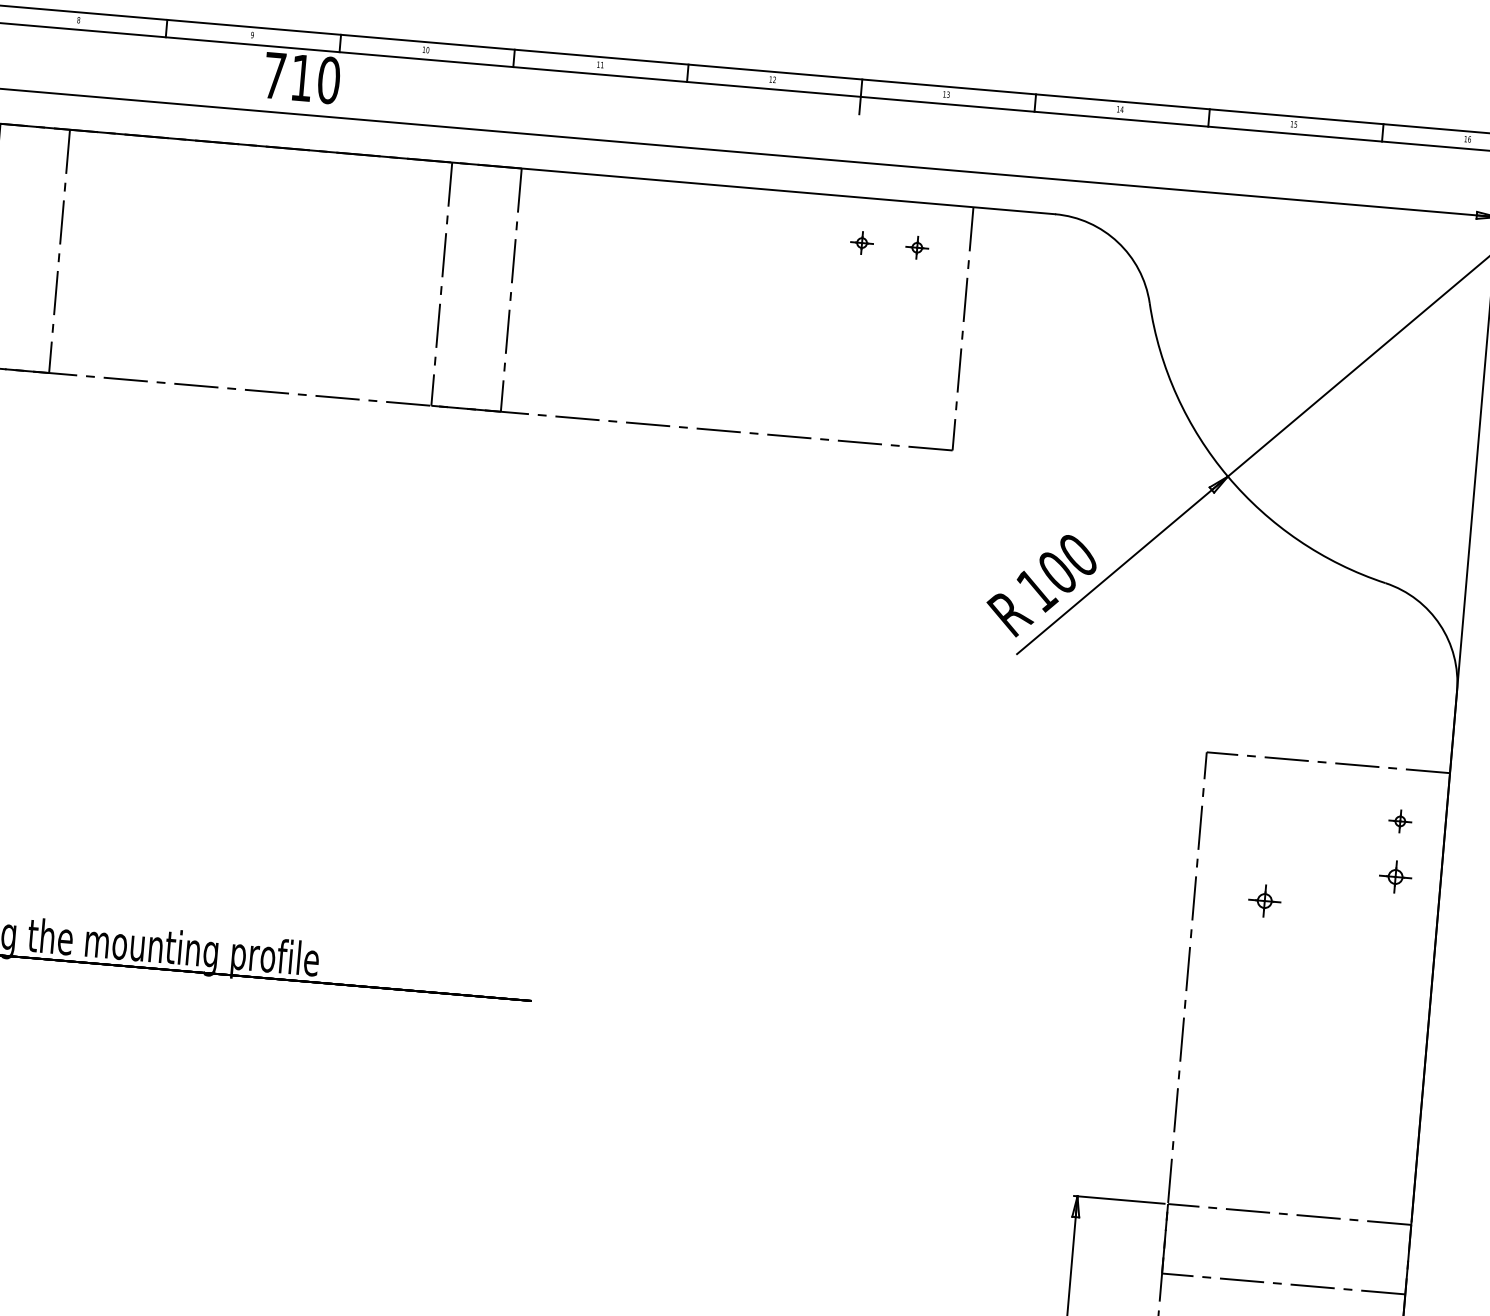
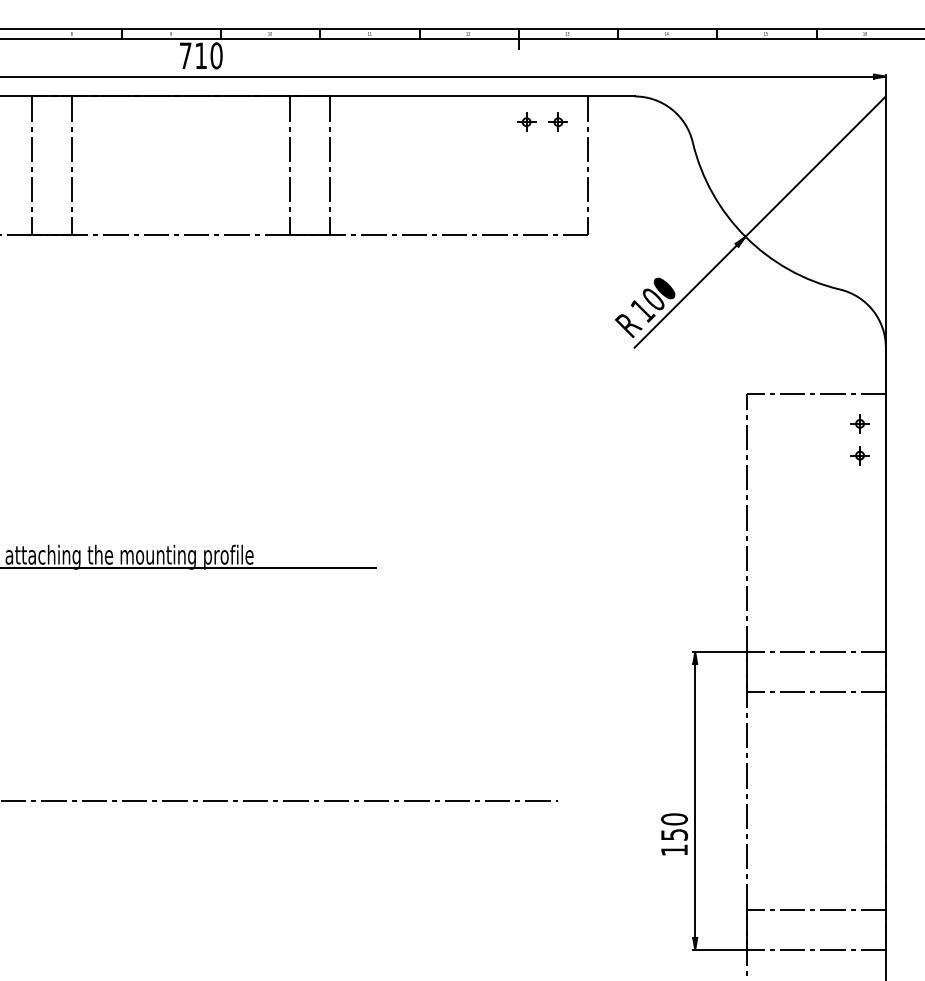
part: (861, 241) -> (526, 121), size x1.43
part: (916, 246) -> (557, 121), size x1.43
part: (1399, 820) -> (859, 423), size x1.43
part: (1263, 900) -> (786, 475), removed

